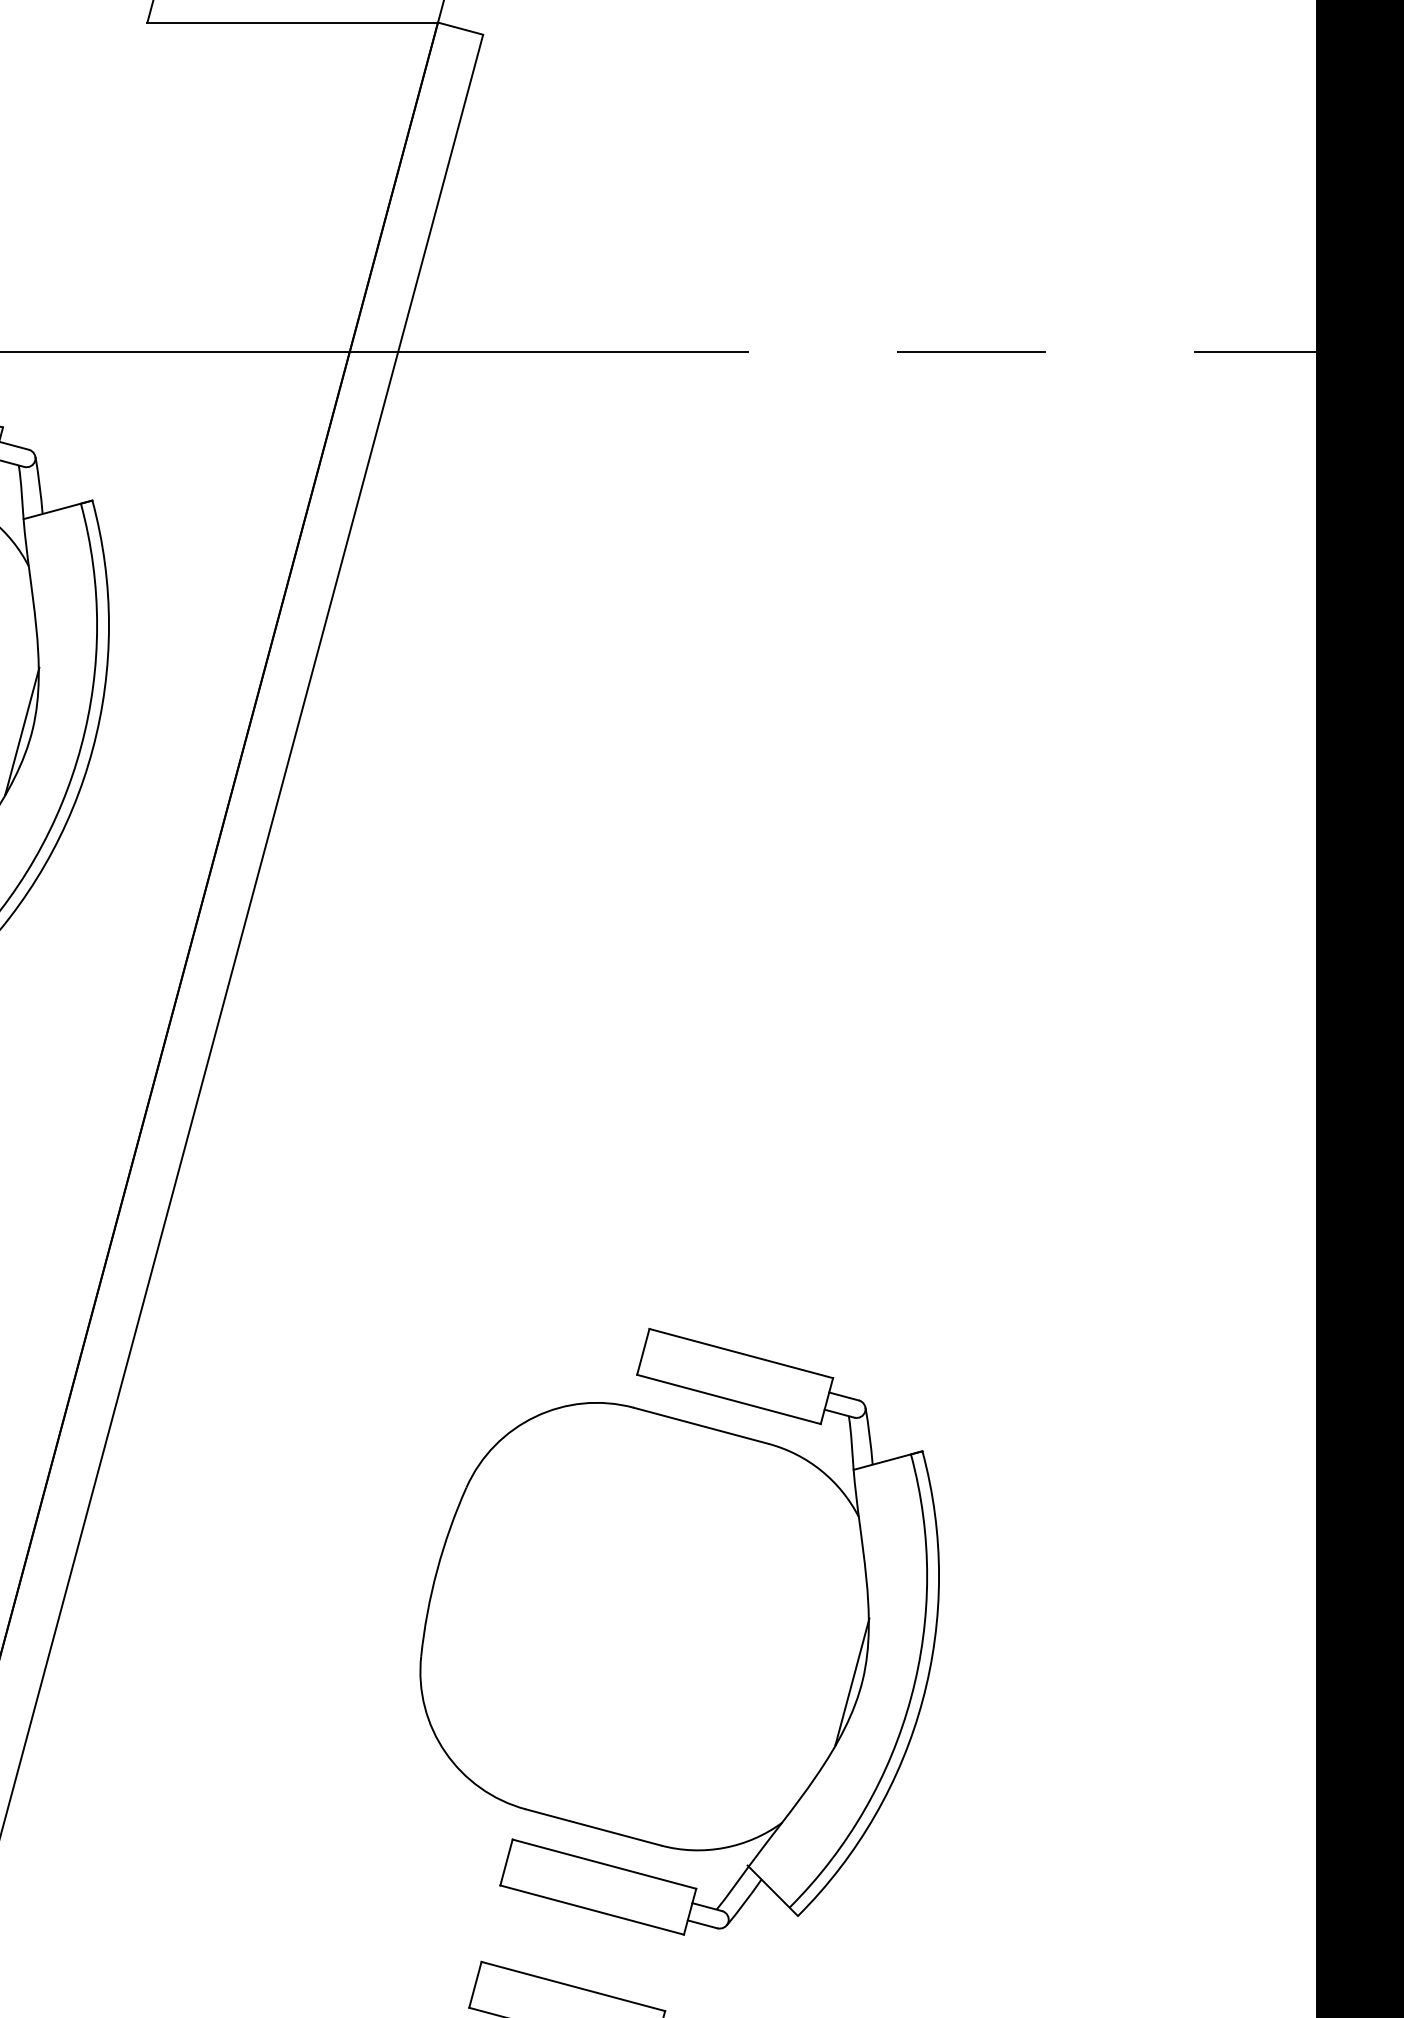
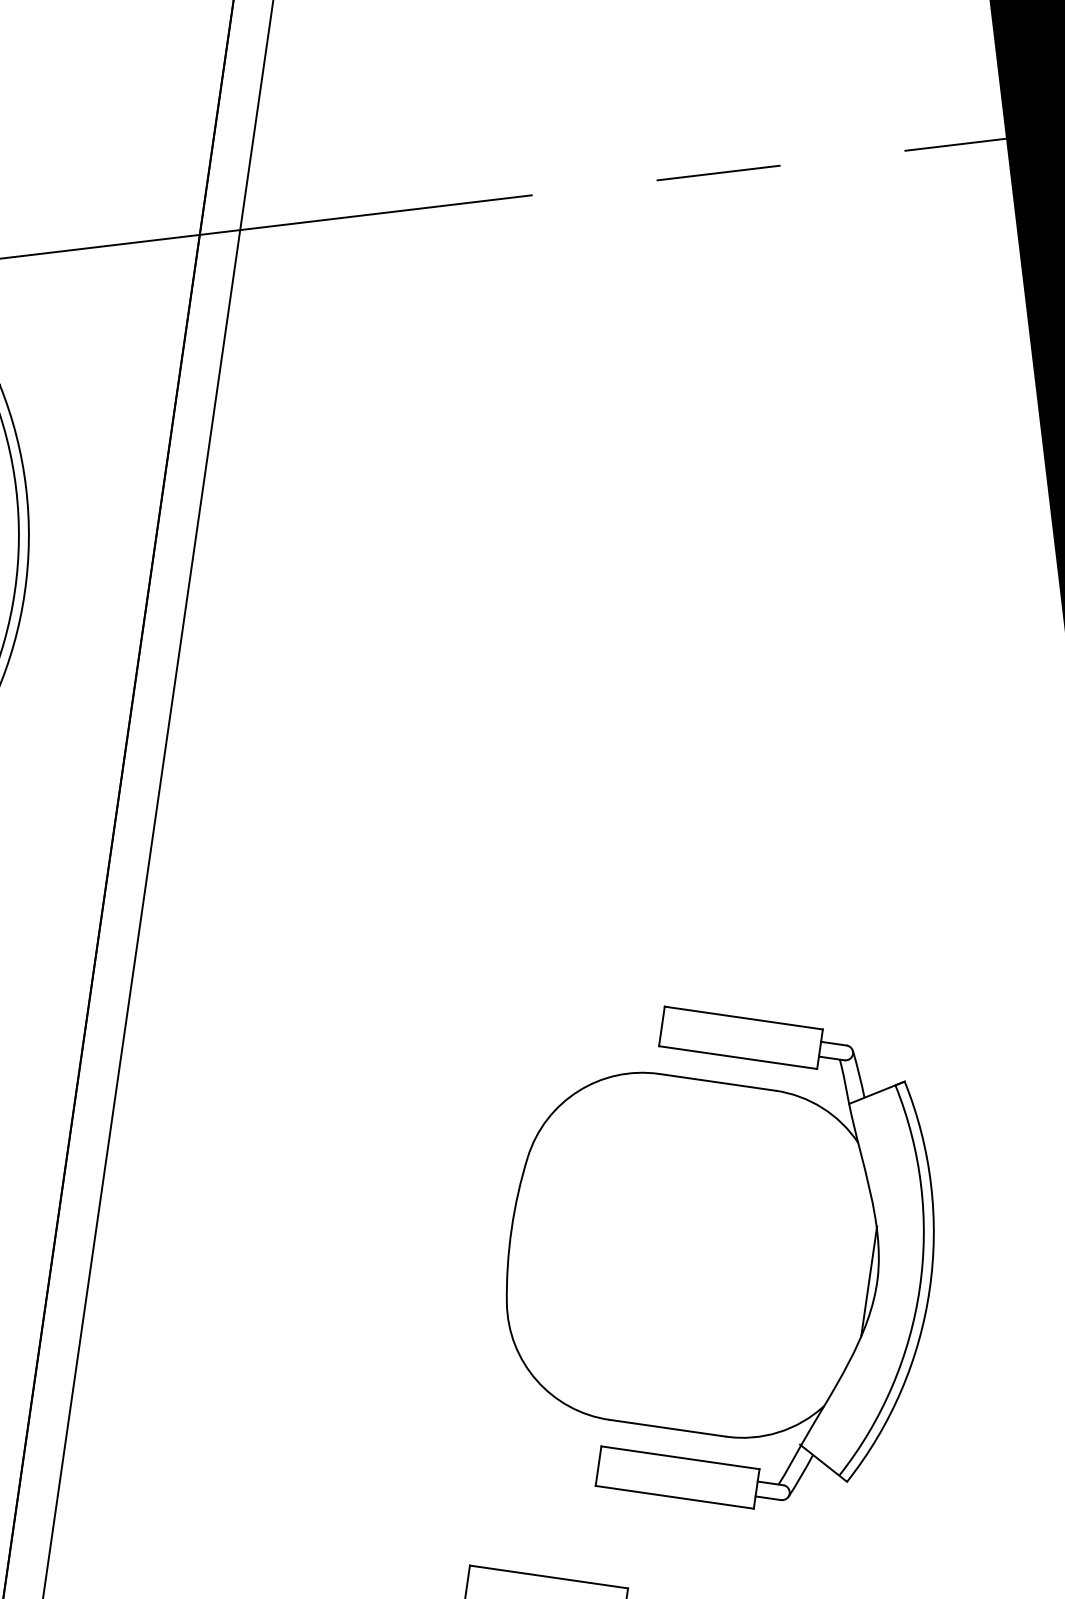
part: (679, 1631) -> (719, 1256), moved

